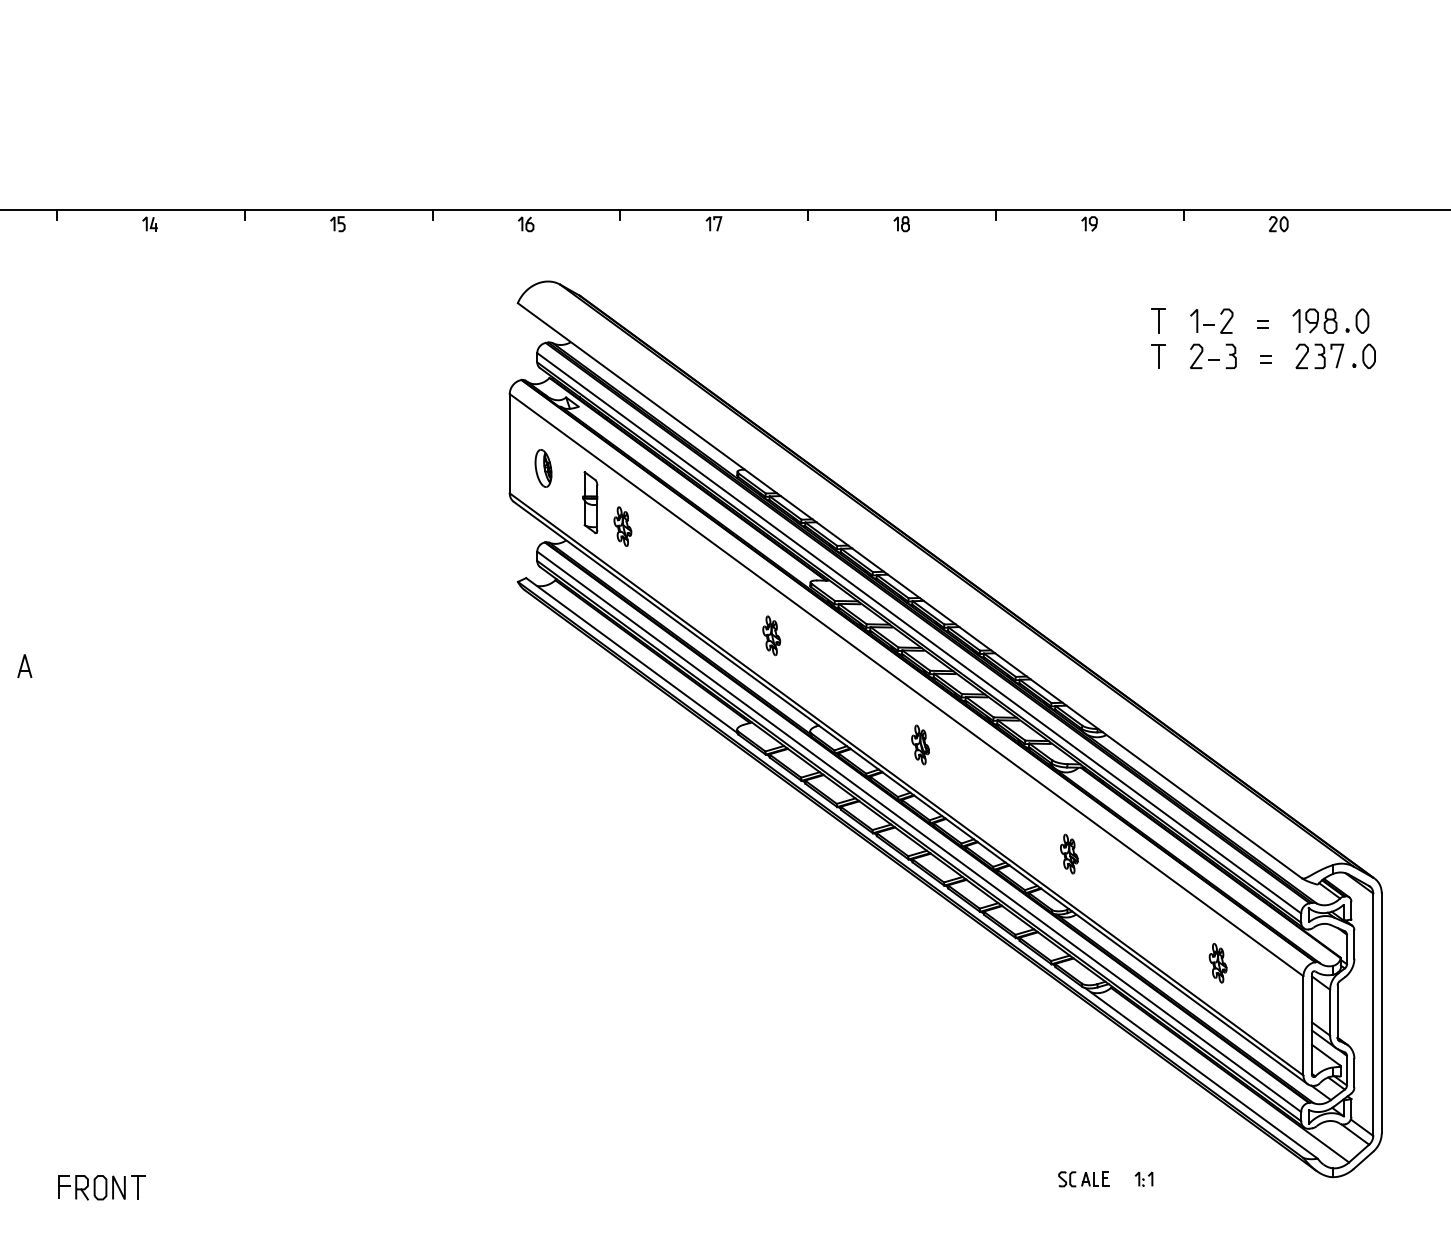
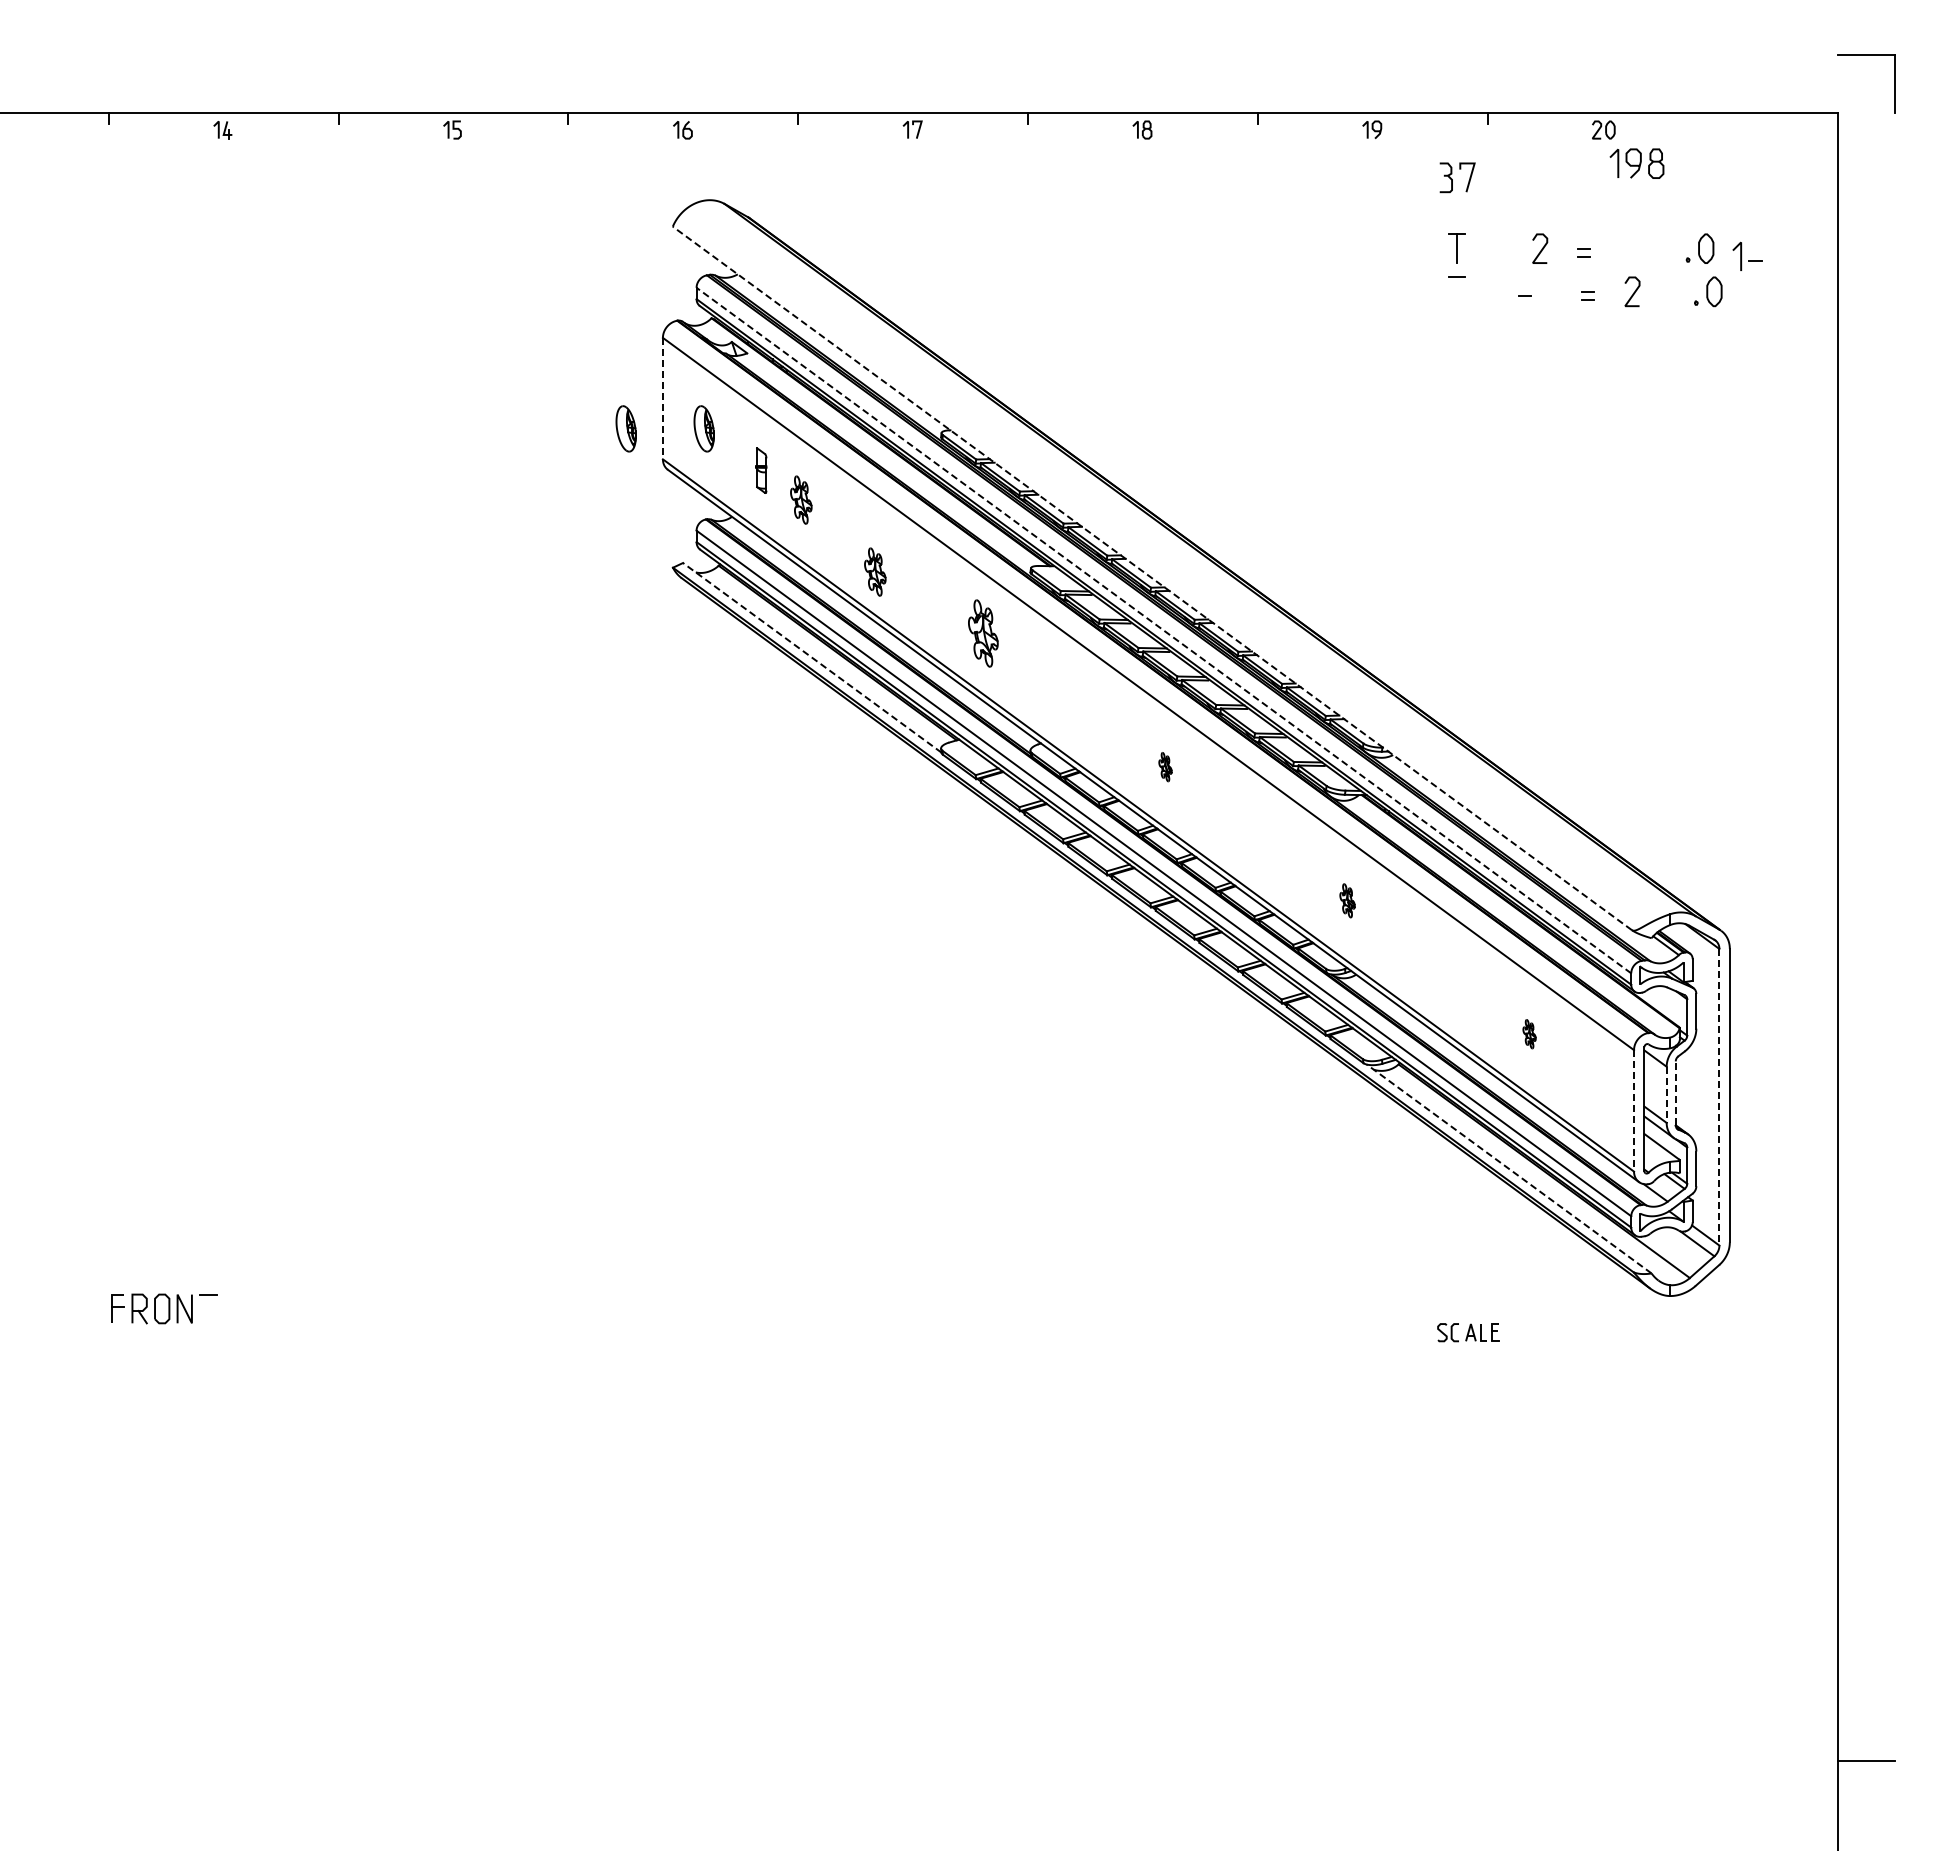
part: (1202, 320) -> (1747, 255), moved
part: (1314, 321) -> (1636, 163), moved
line: (1158, 356) -> (1456, 291), removed
curve: (1197, 356) -> (1504, 292), removed
part: (1231, 356) -> (1545, 291), removed
part: (1329, 356) -> (1457, 177), moved
line: (509, 443) -> (662, 398), solid -> dashed
part: (479, 468) -> (625, 428), added
part: (589, 502) -> (760, 470), size x0.6
part: (683, 585) -> (875, 571), added
line: (909, 590) -> (1152, 578), solid -> dashed
line: (918, 633) -> (1163, 630), solid -> dashed
part: (771, 635) -> (983, 633), size x1.4
line: (631, 655) -> (811, 657), solid -> dashed
part: (24, 665) -> (69, 670), removed
part: (920, 744) -> (1165, 766), size x0.6
part: (1069, 853) -> (1347, 900), size x0.7
part: (1218, 962) -> (1529, 1033), size x0.6
line: (1337, 1011) -> (1675, 1093), solid -> dashed
line: (1329, 1013) -> (1666, 1095), solid -> dashed
line: (1373, 1014) -> (1719, 1097), solid -> dashed
line: (1303, 1025) -> (1634, 1110), solid -> dashed
line: (1201, 1072) -> (1509, 1168), solid -> dashed
part: (1083, 1179) -> (1468, 1332), moved
part: (1143, 1179) -> (1438, 1298), removed
line: (138, 1187) -> (208, 1308), removed

